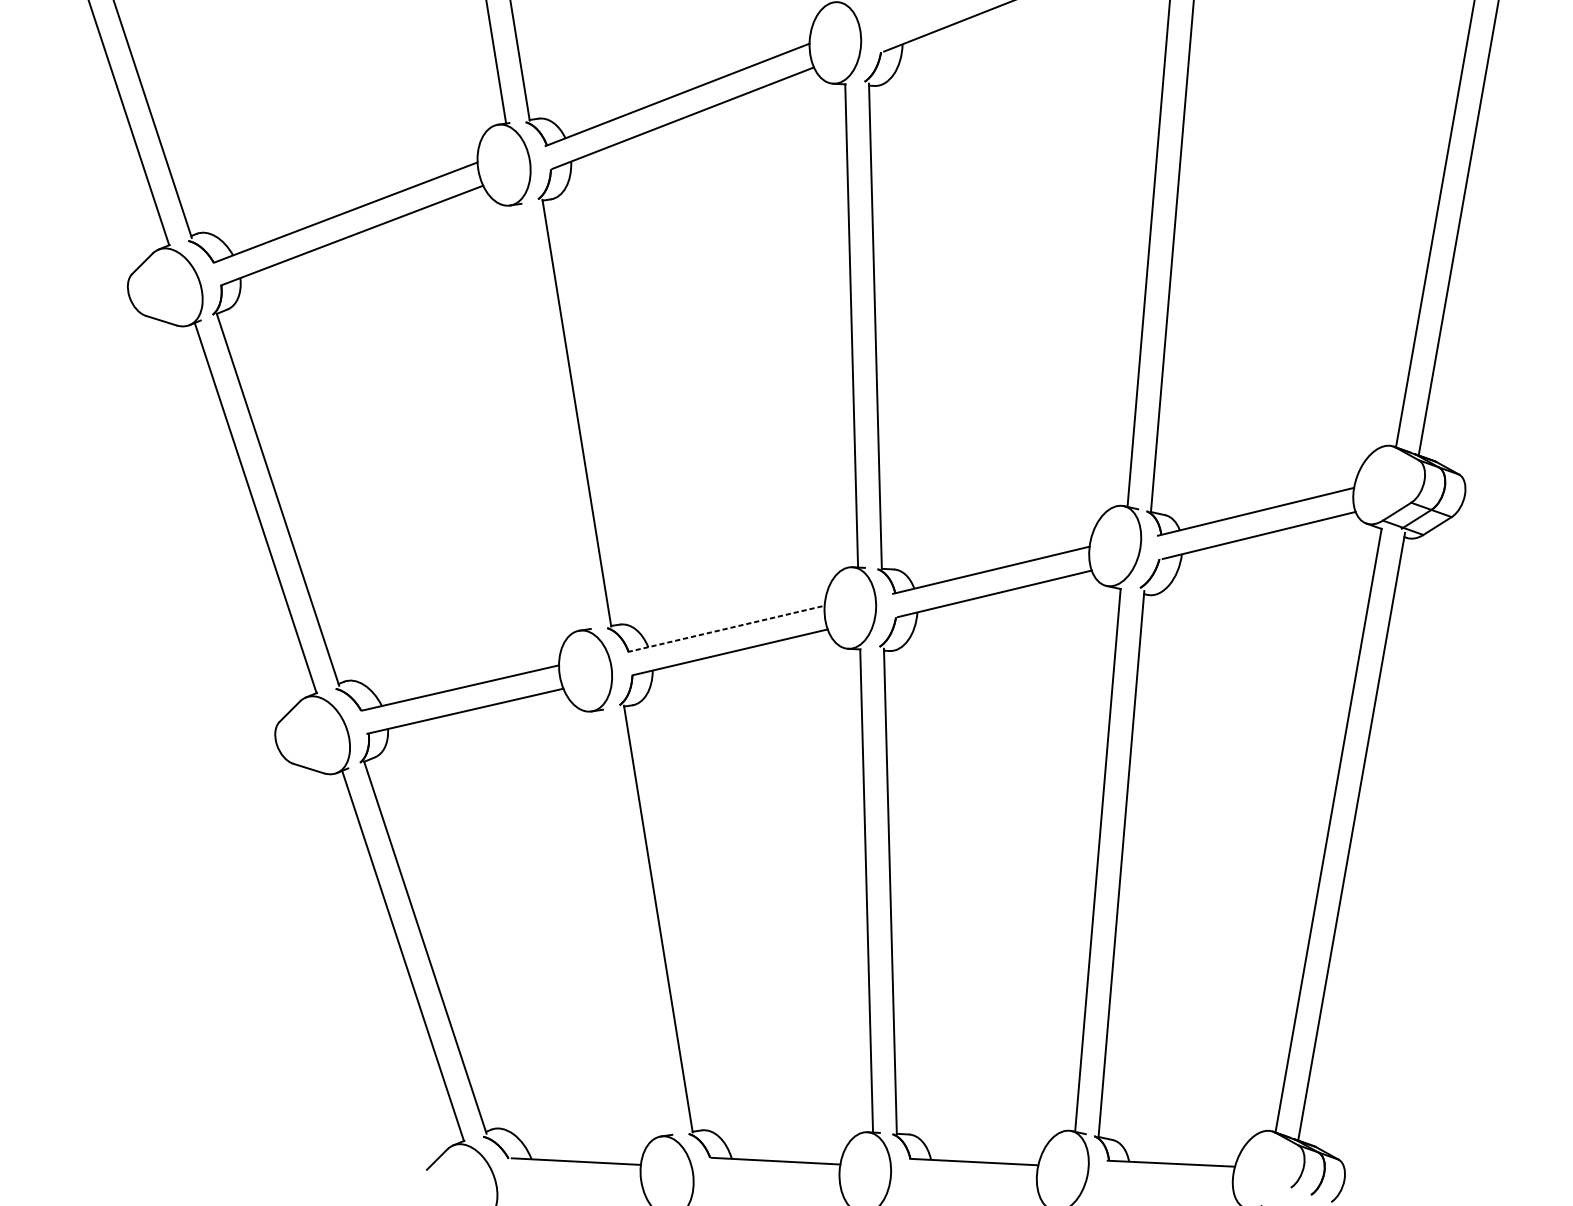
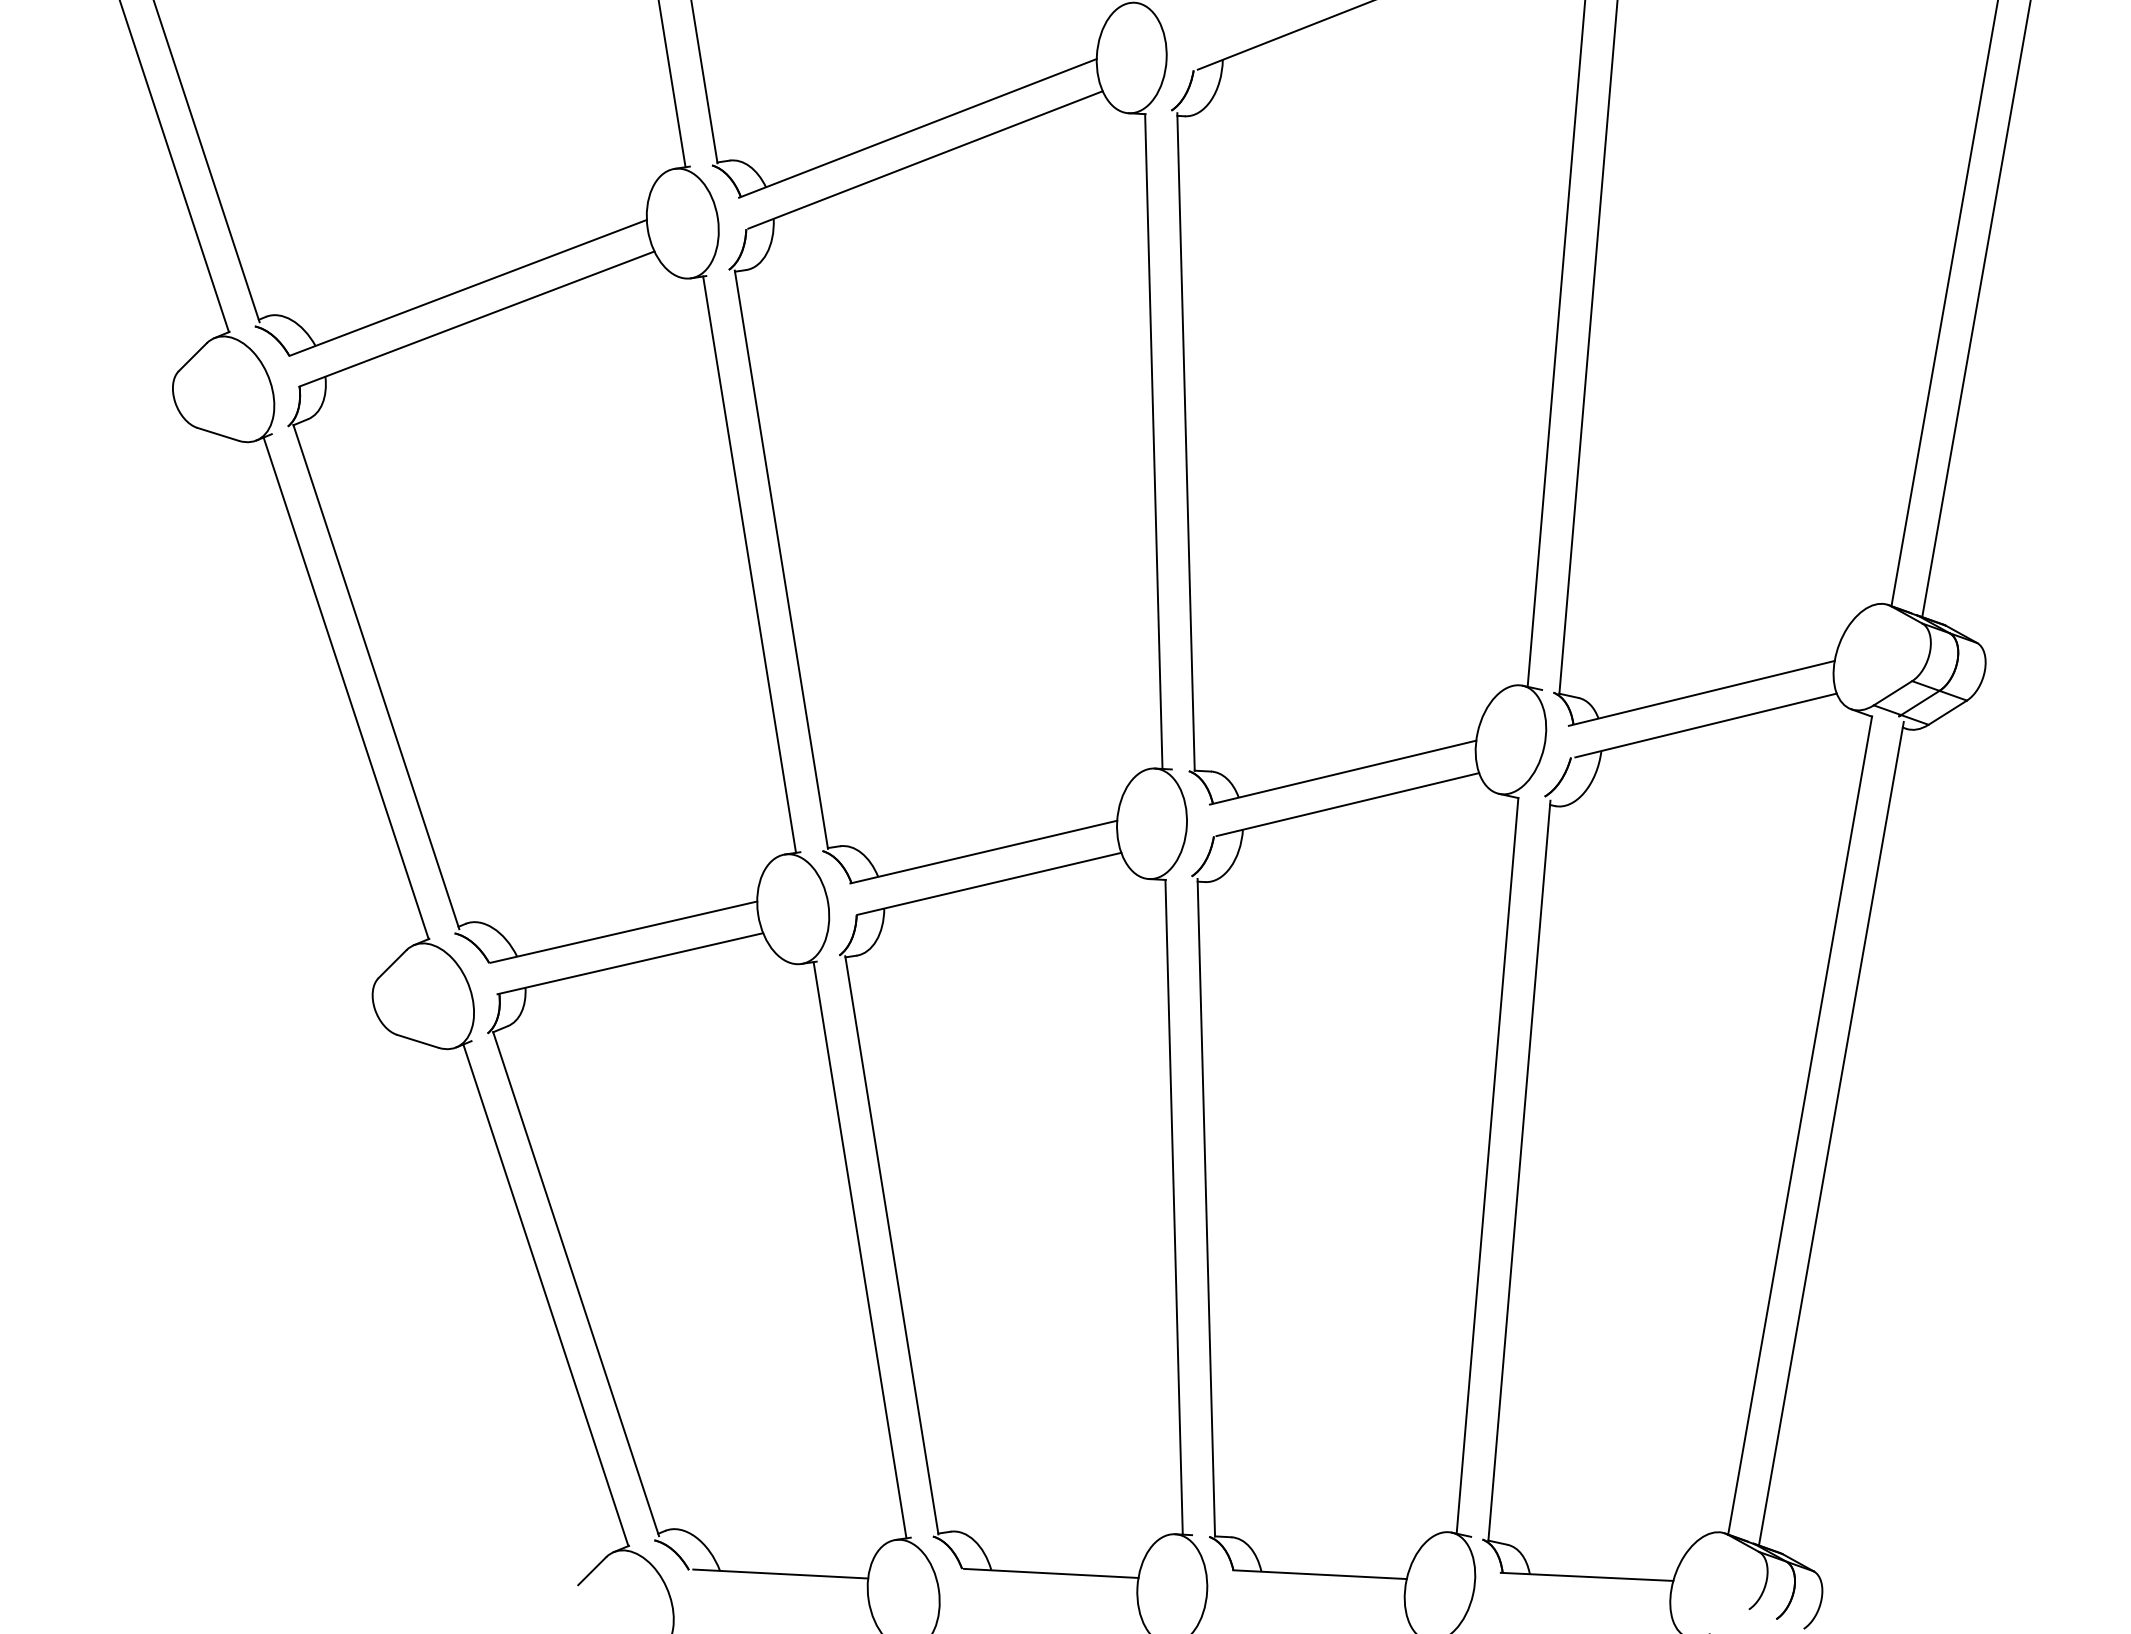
line: (553, 416) -> (749, 564), added
line: (726, 628) -> (984, 851), dashed -> solid
line: (634, 922) -> (859, 1250), added

